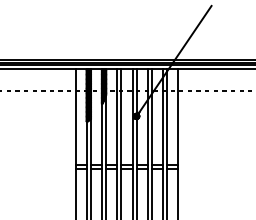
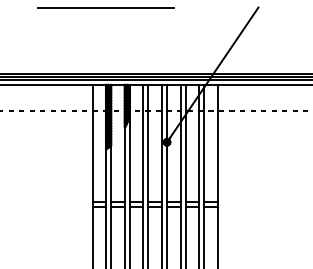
line: (86, 5) -> (105, 7), added

